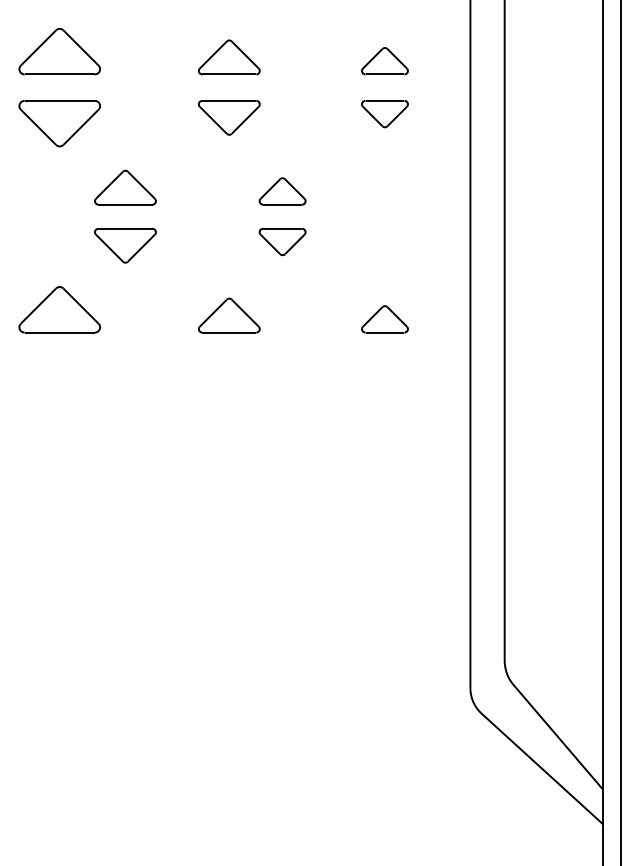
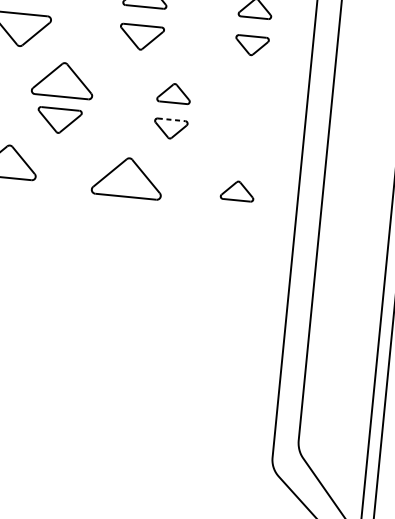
part: (125, 187) -> (63, 79), size x1.4
line: (282, 228) -> (171, 119), solid -> dashed
part: (229, 315) -> (128, 177), size x1.6

